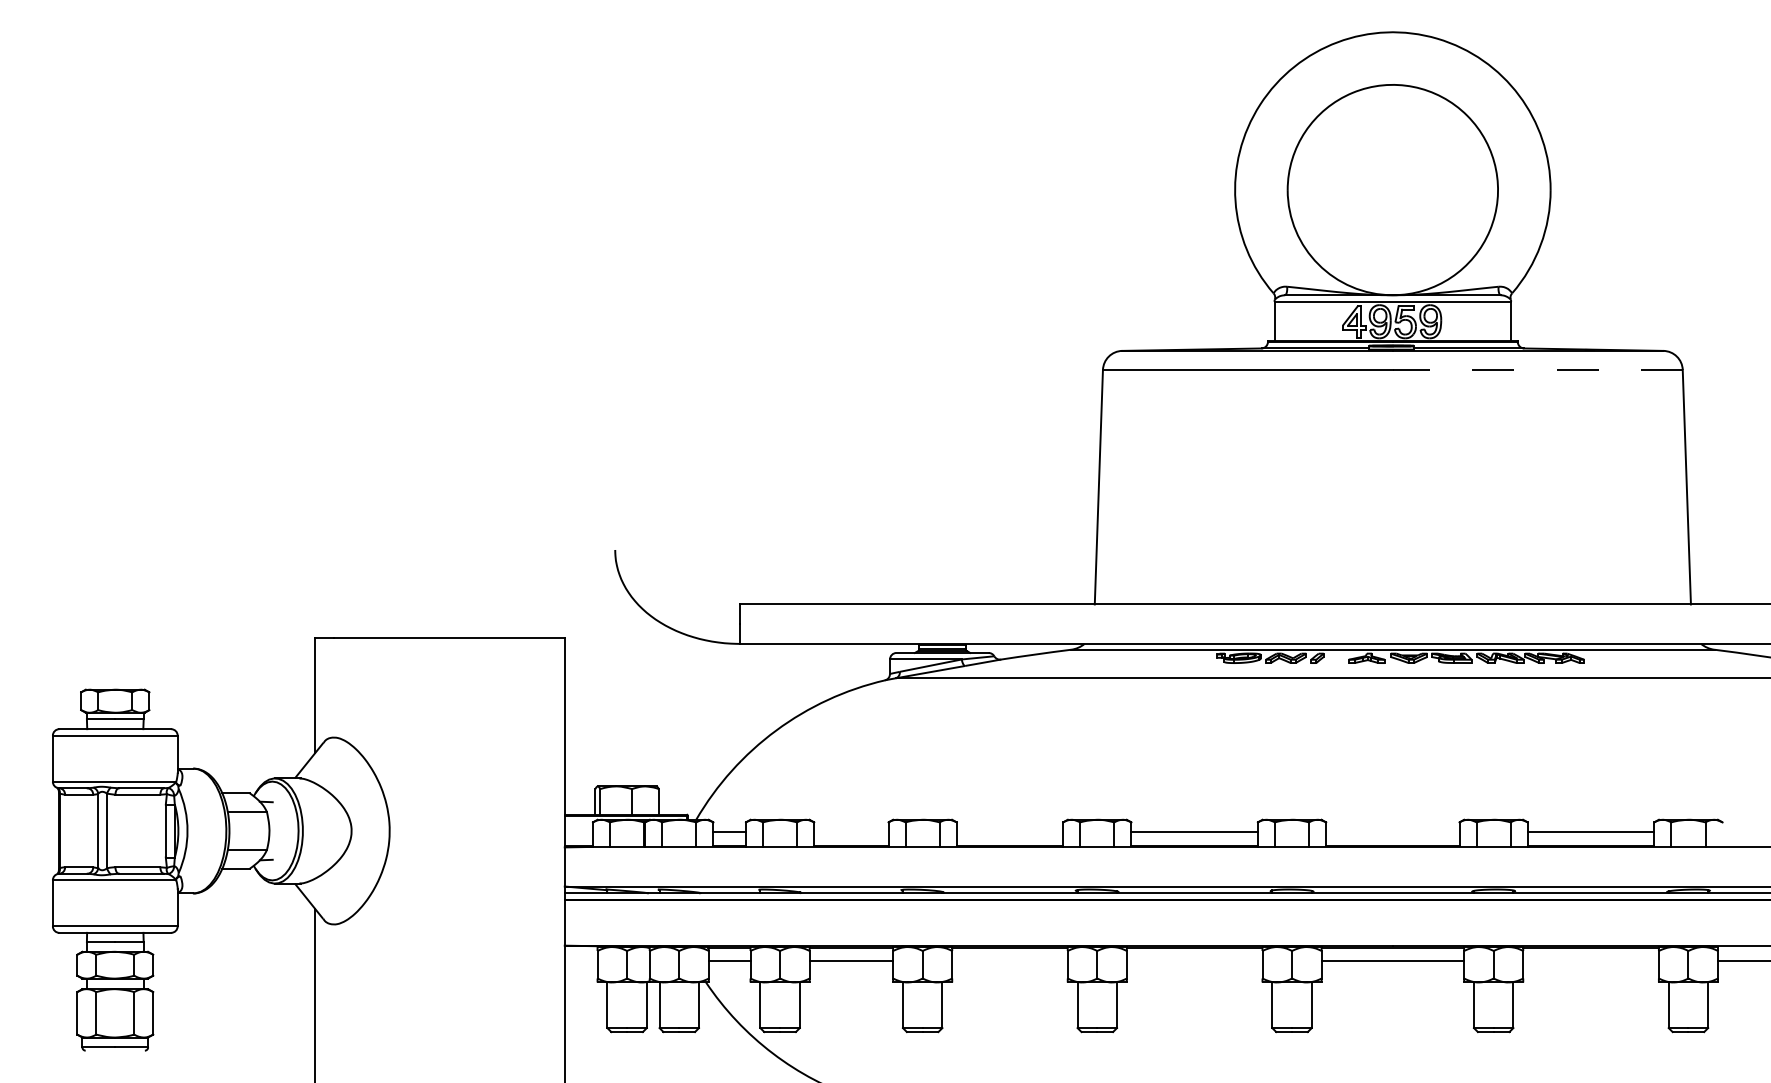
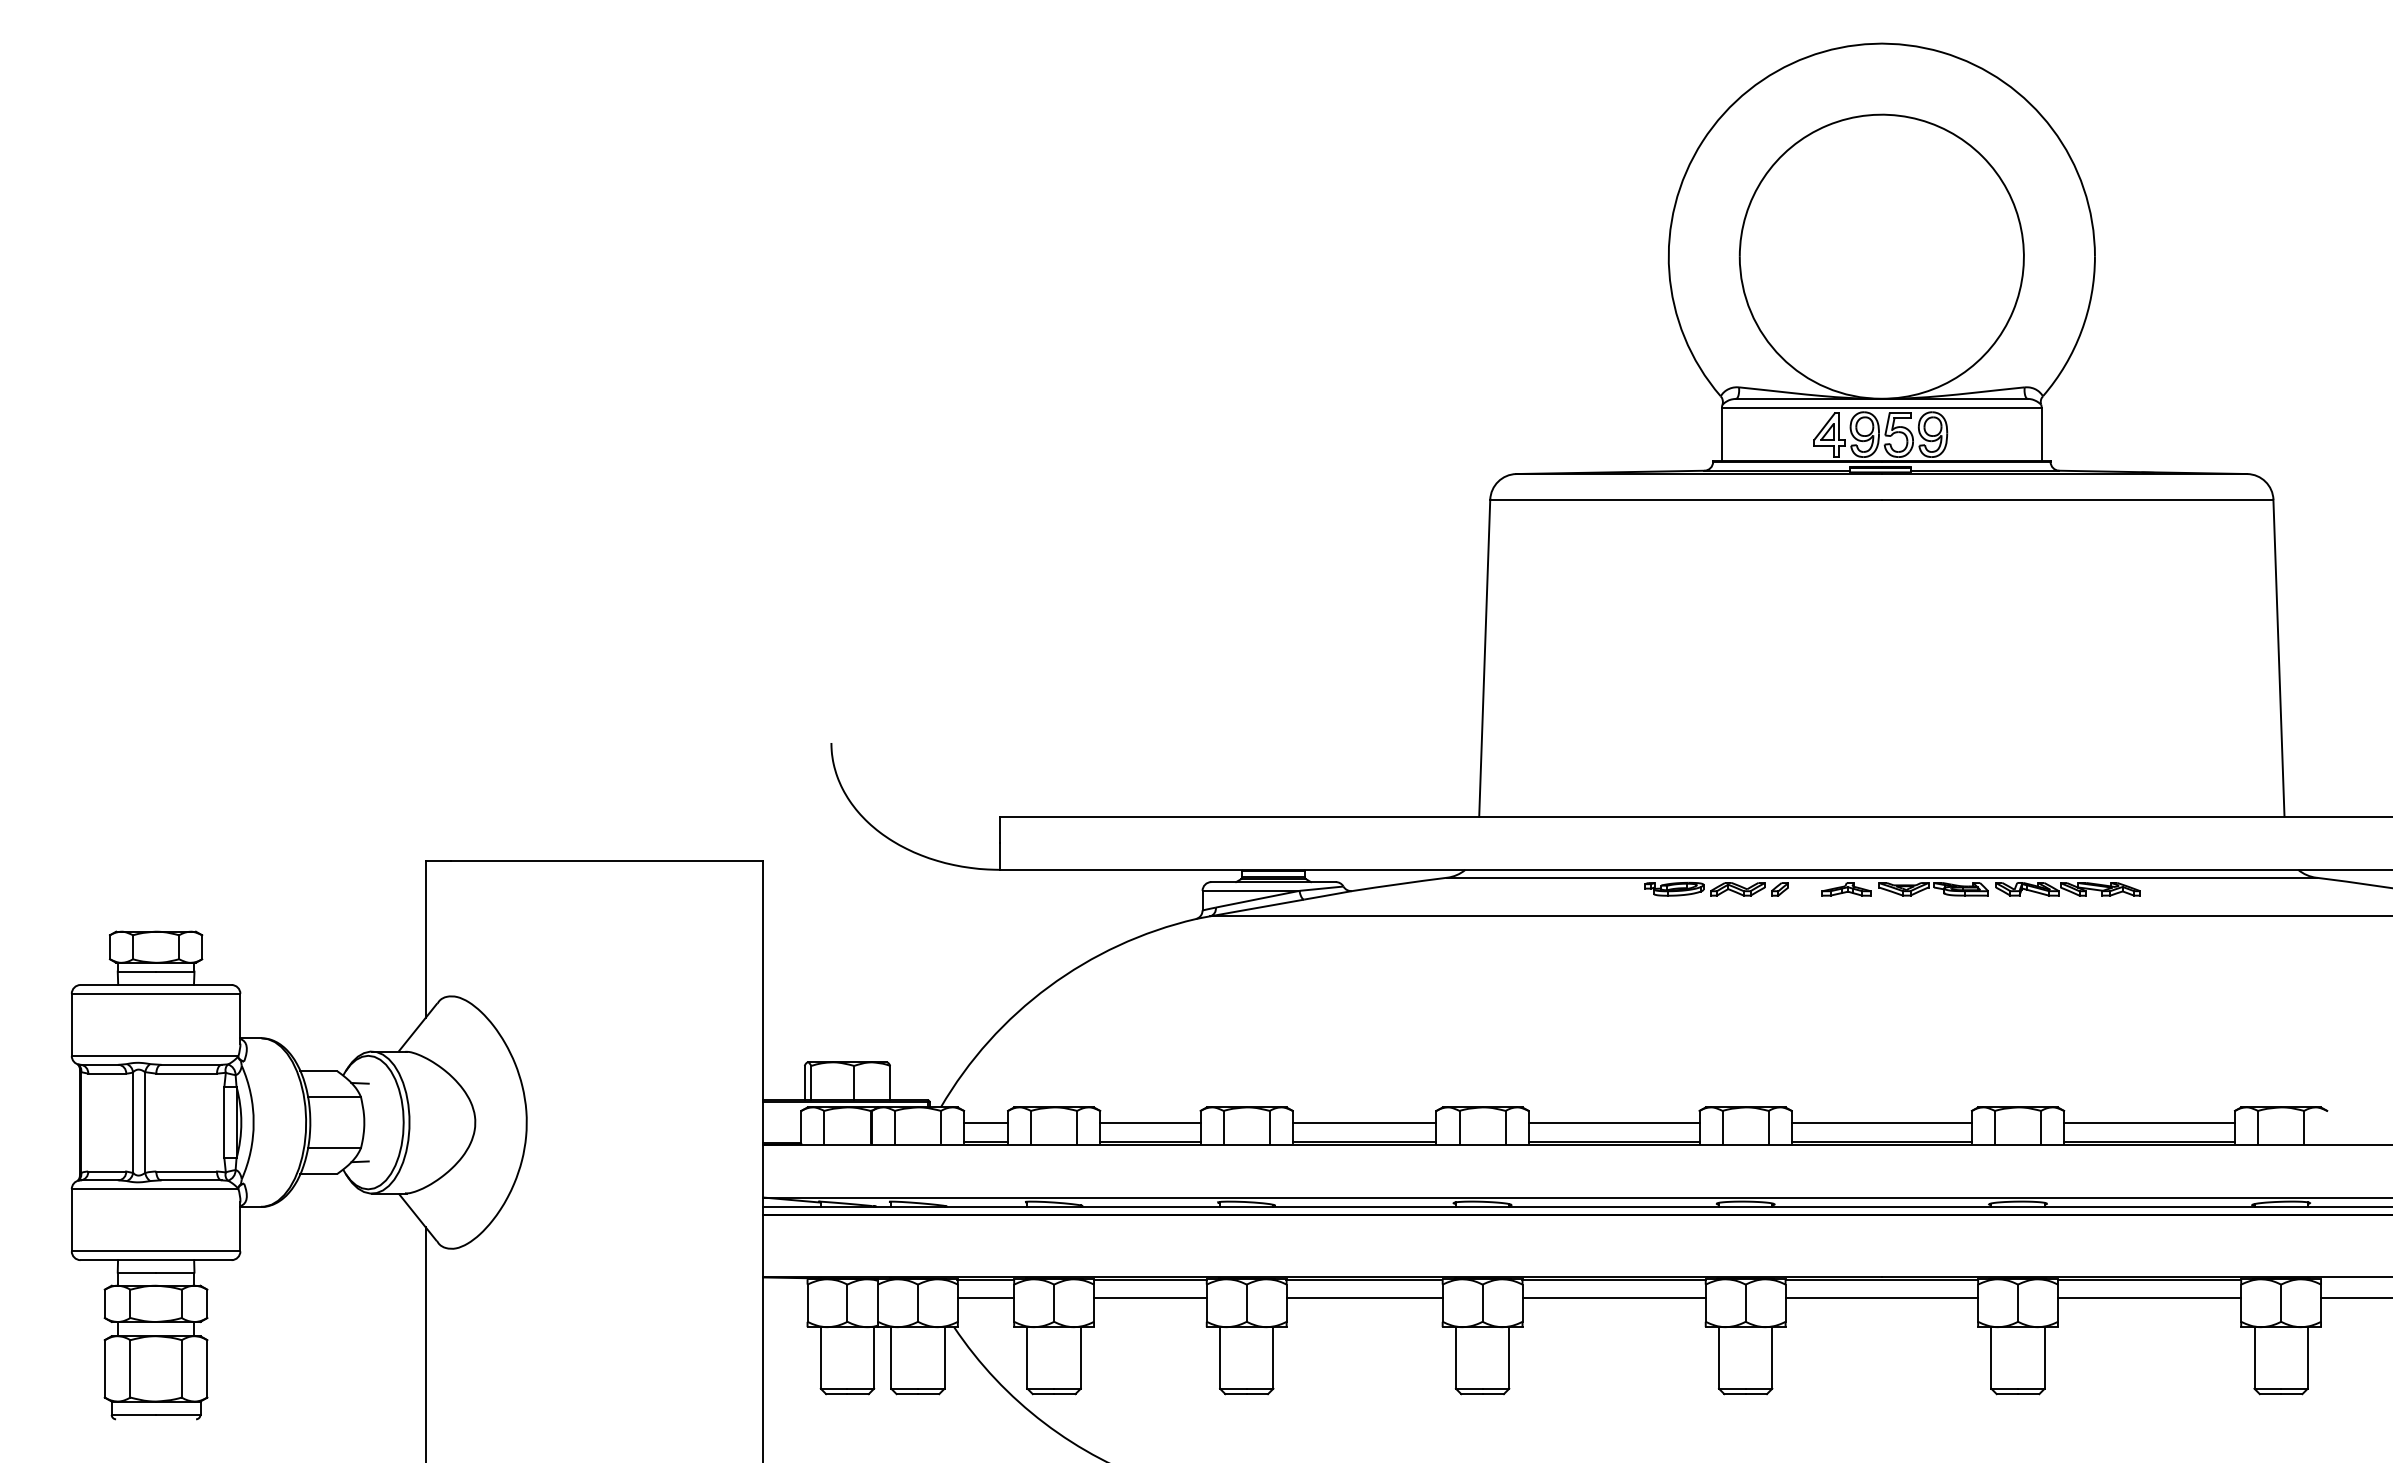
line: (1537, 369) -> (2077, 499), dashed -> solid
line: (851, 831) -> (1150, 1123), added
line: (1009, 831) -> (1364, 1123), added
line: (1392, 831) -> (1881, 1123), added
line: (1009, 961) -> (1364, 1298), added
line: (1194, 961) -> (1613, 1298), added
line: (1591, 961) -> (2149, 1298), added

